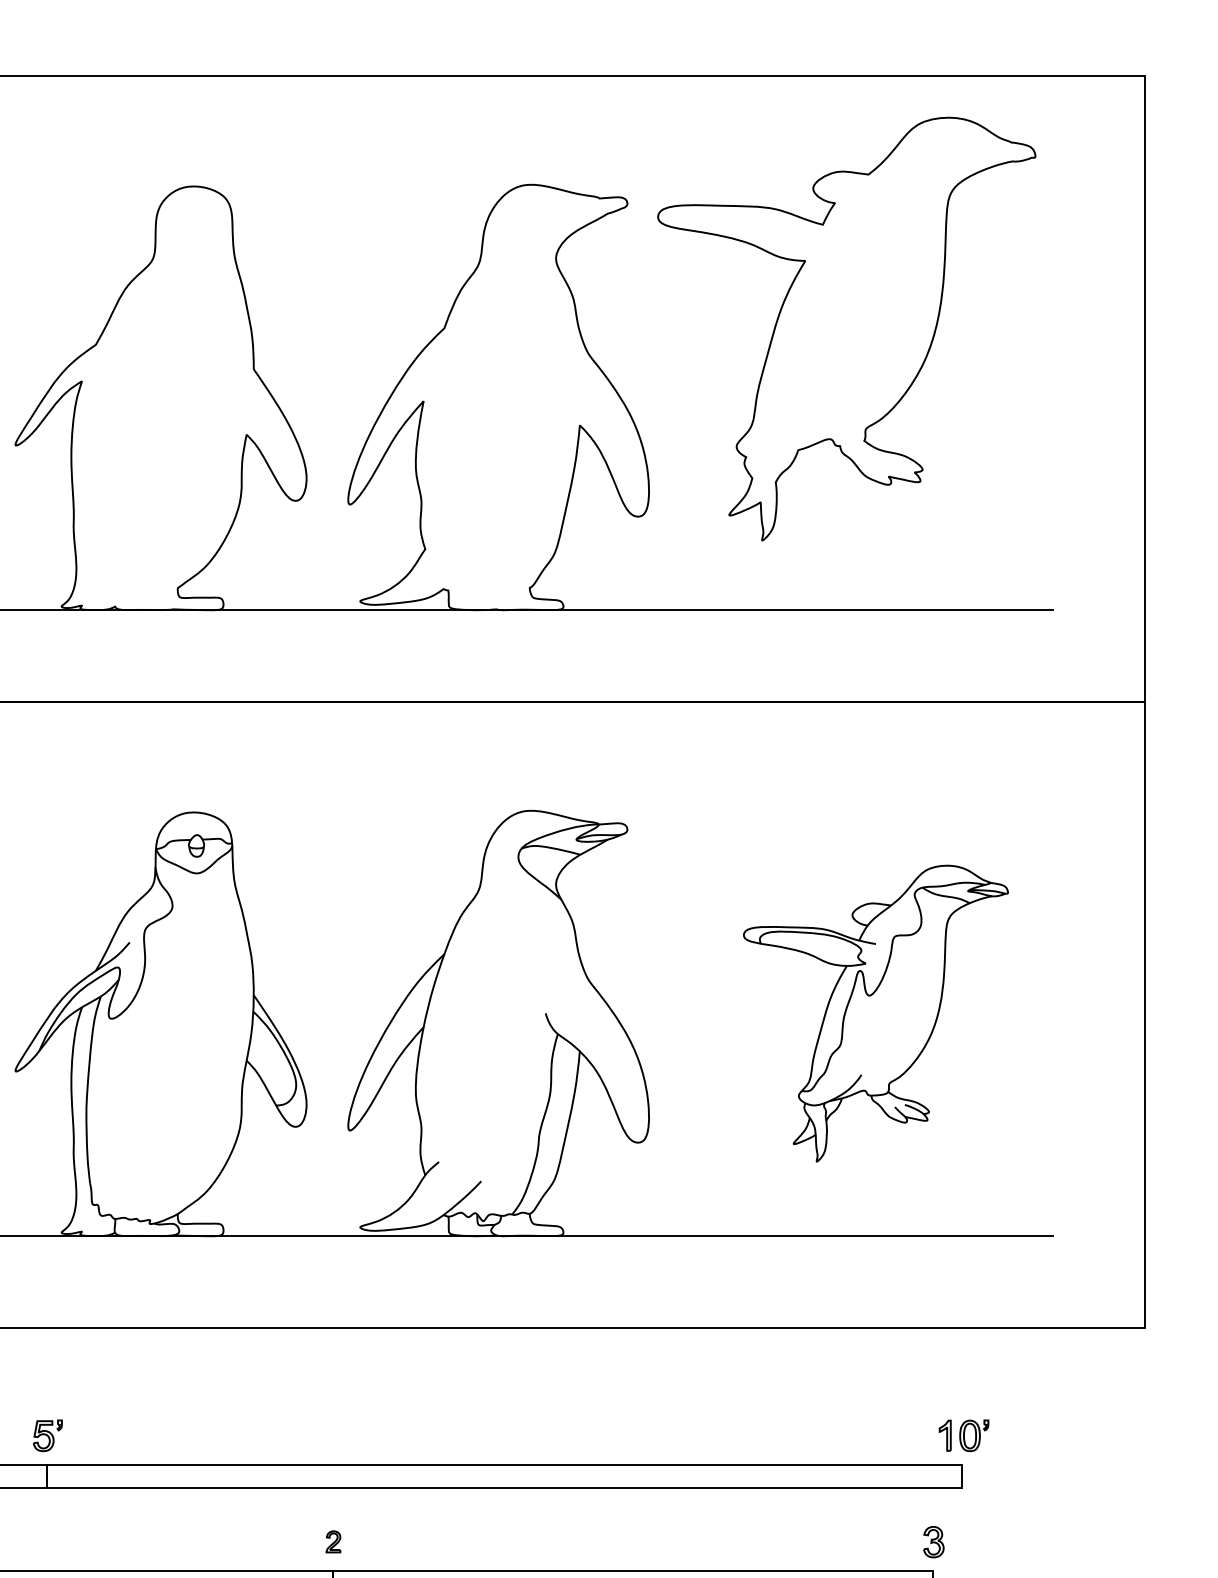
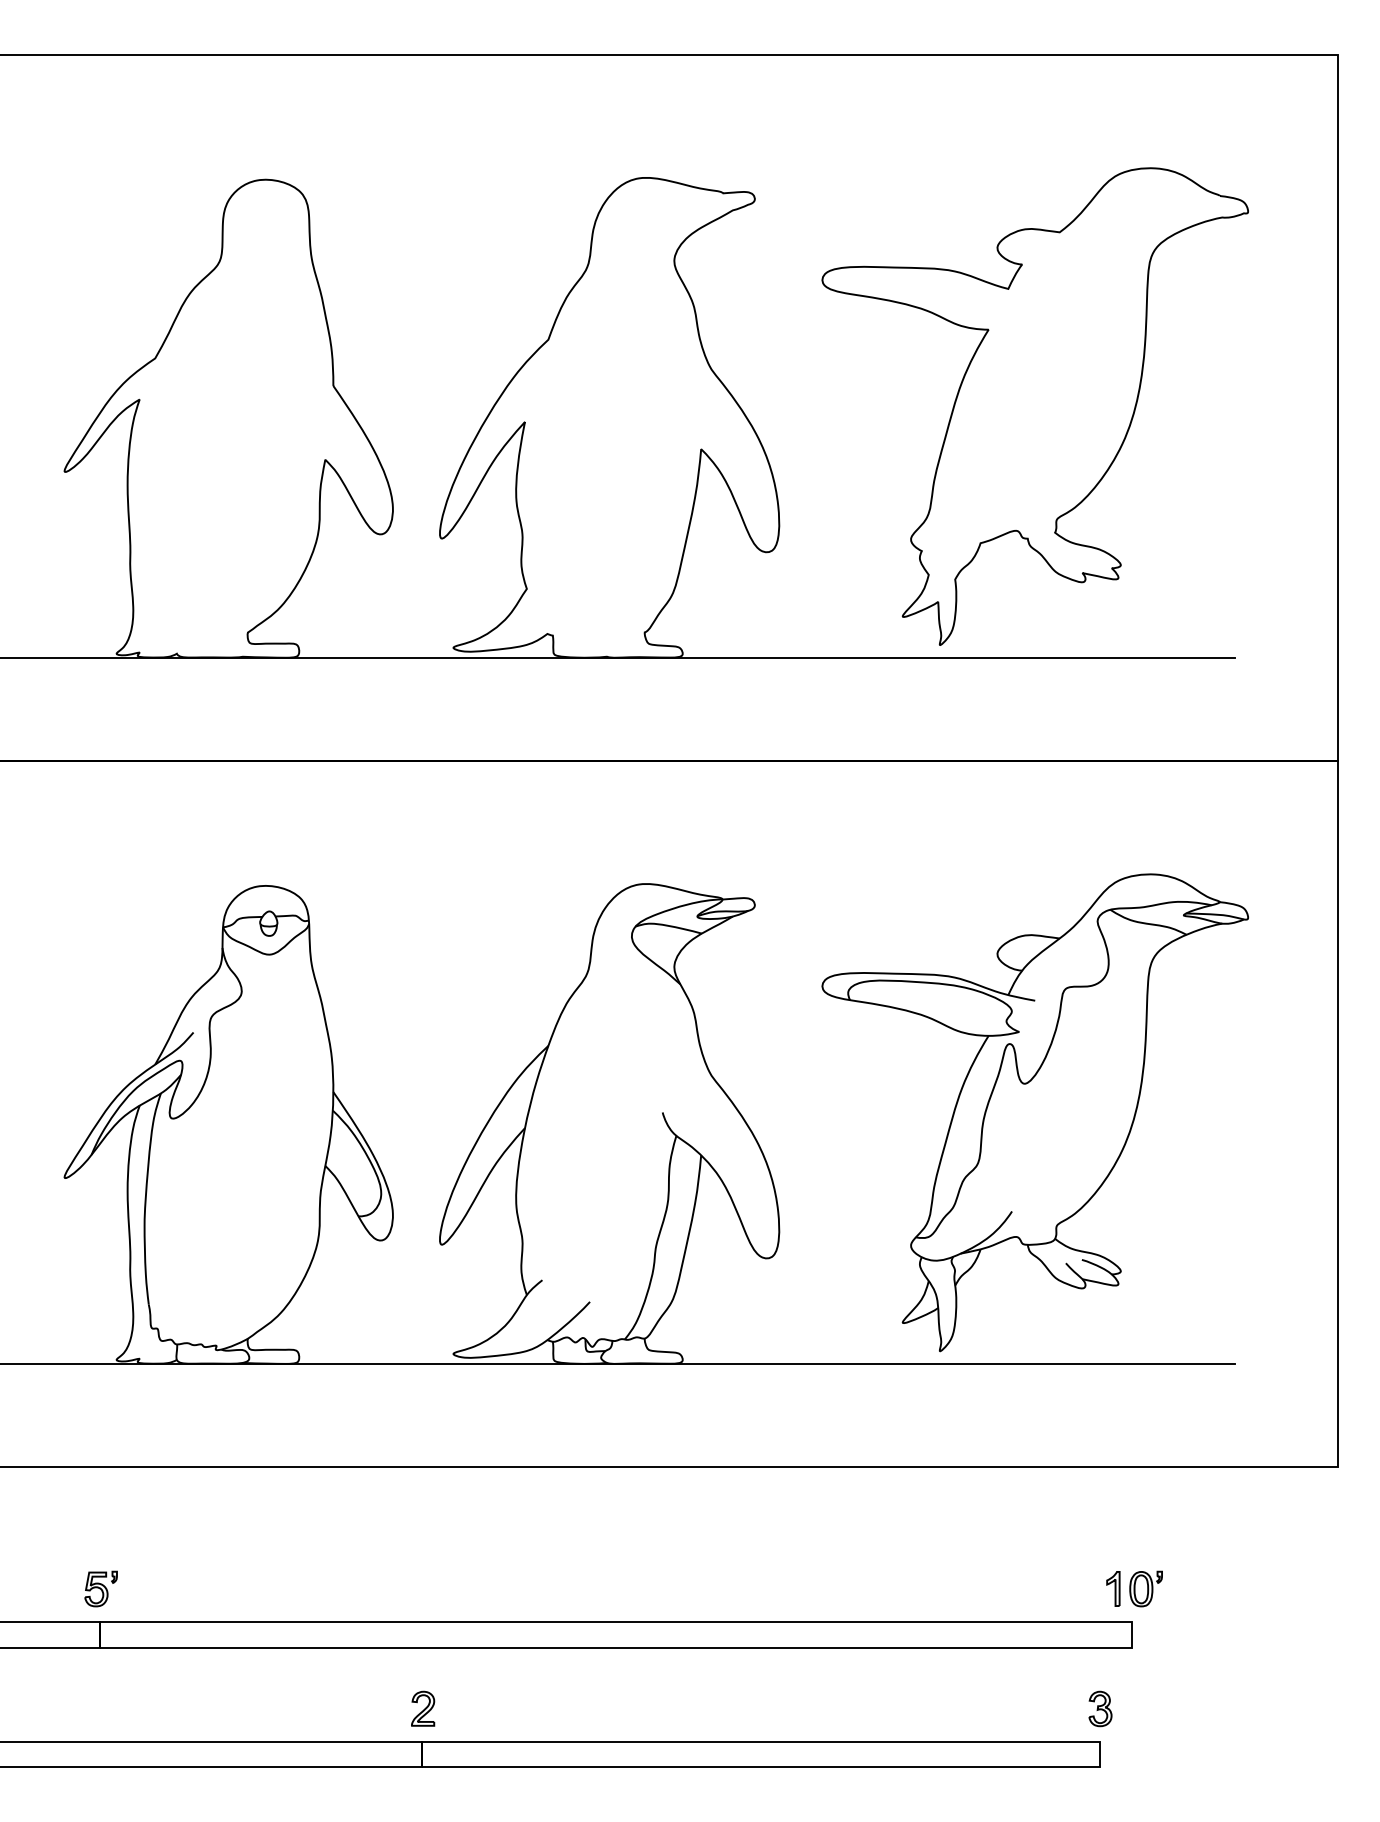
part: (846, 328) -> (1034, 406), moved
part: (875, 1013) -> (1034, 1112), size x1.43
part: (333, 1541) -> (423, 1708), size x1.43

